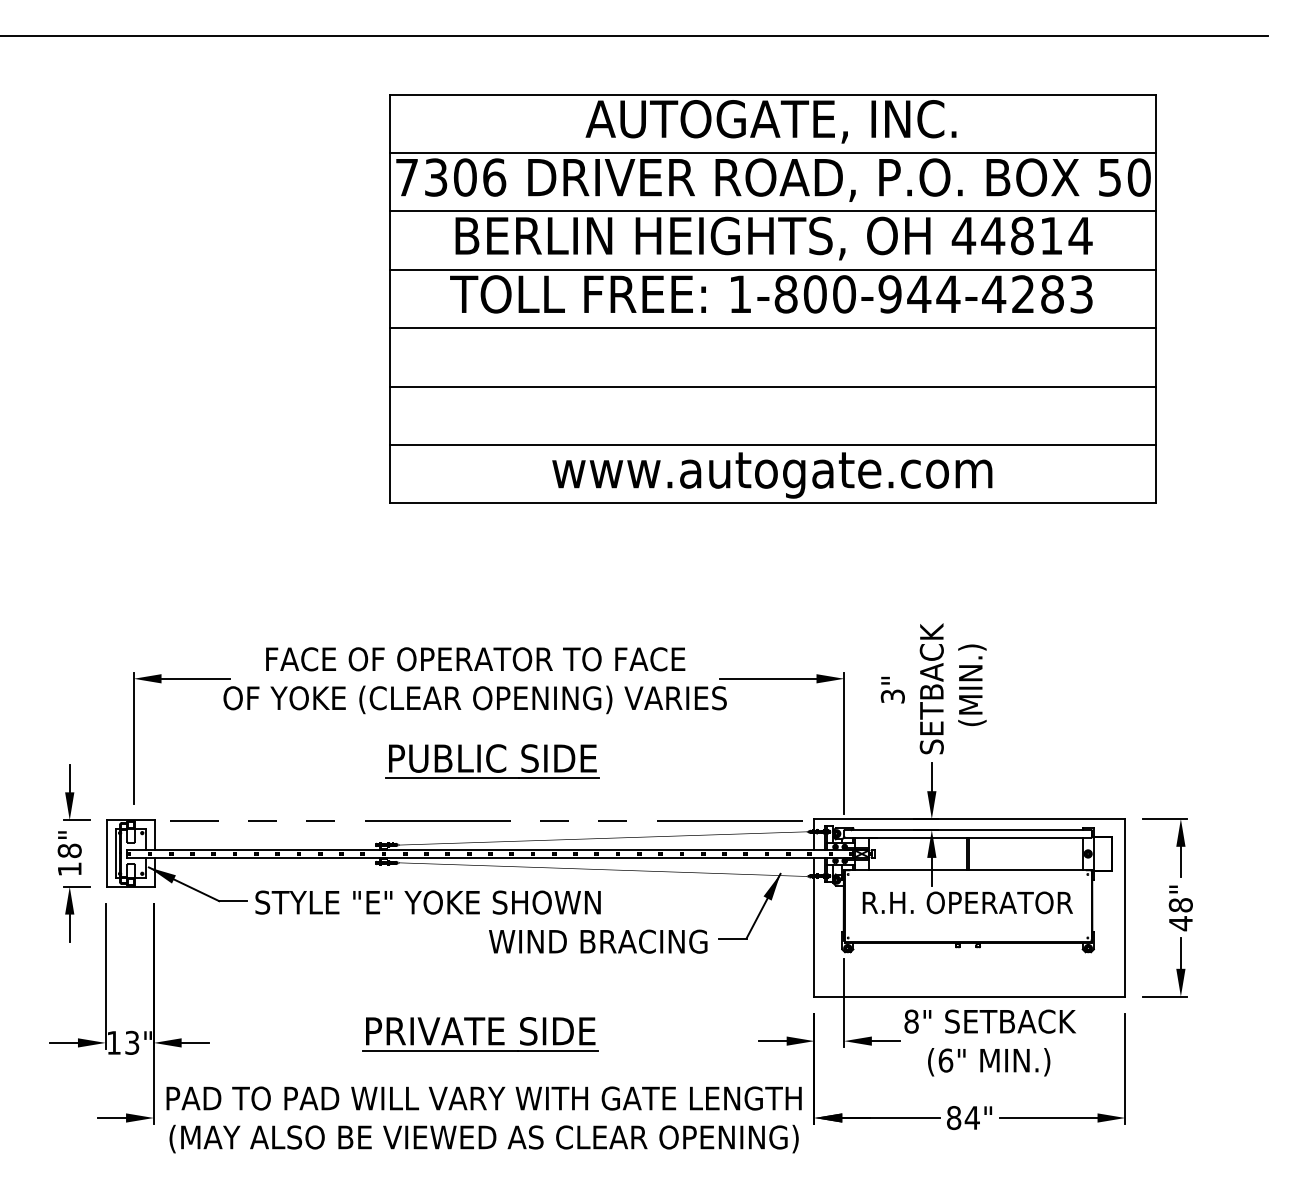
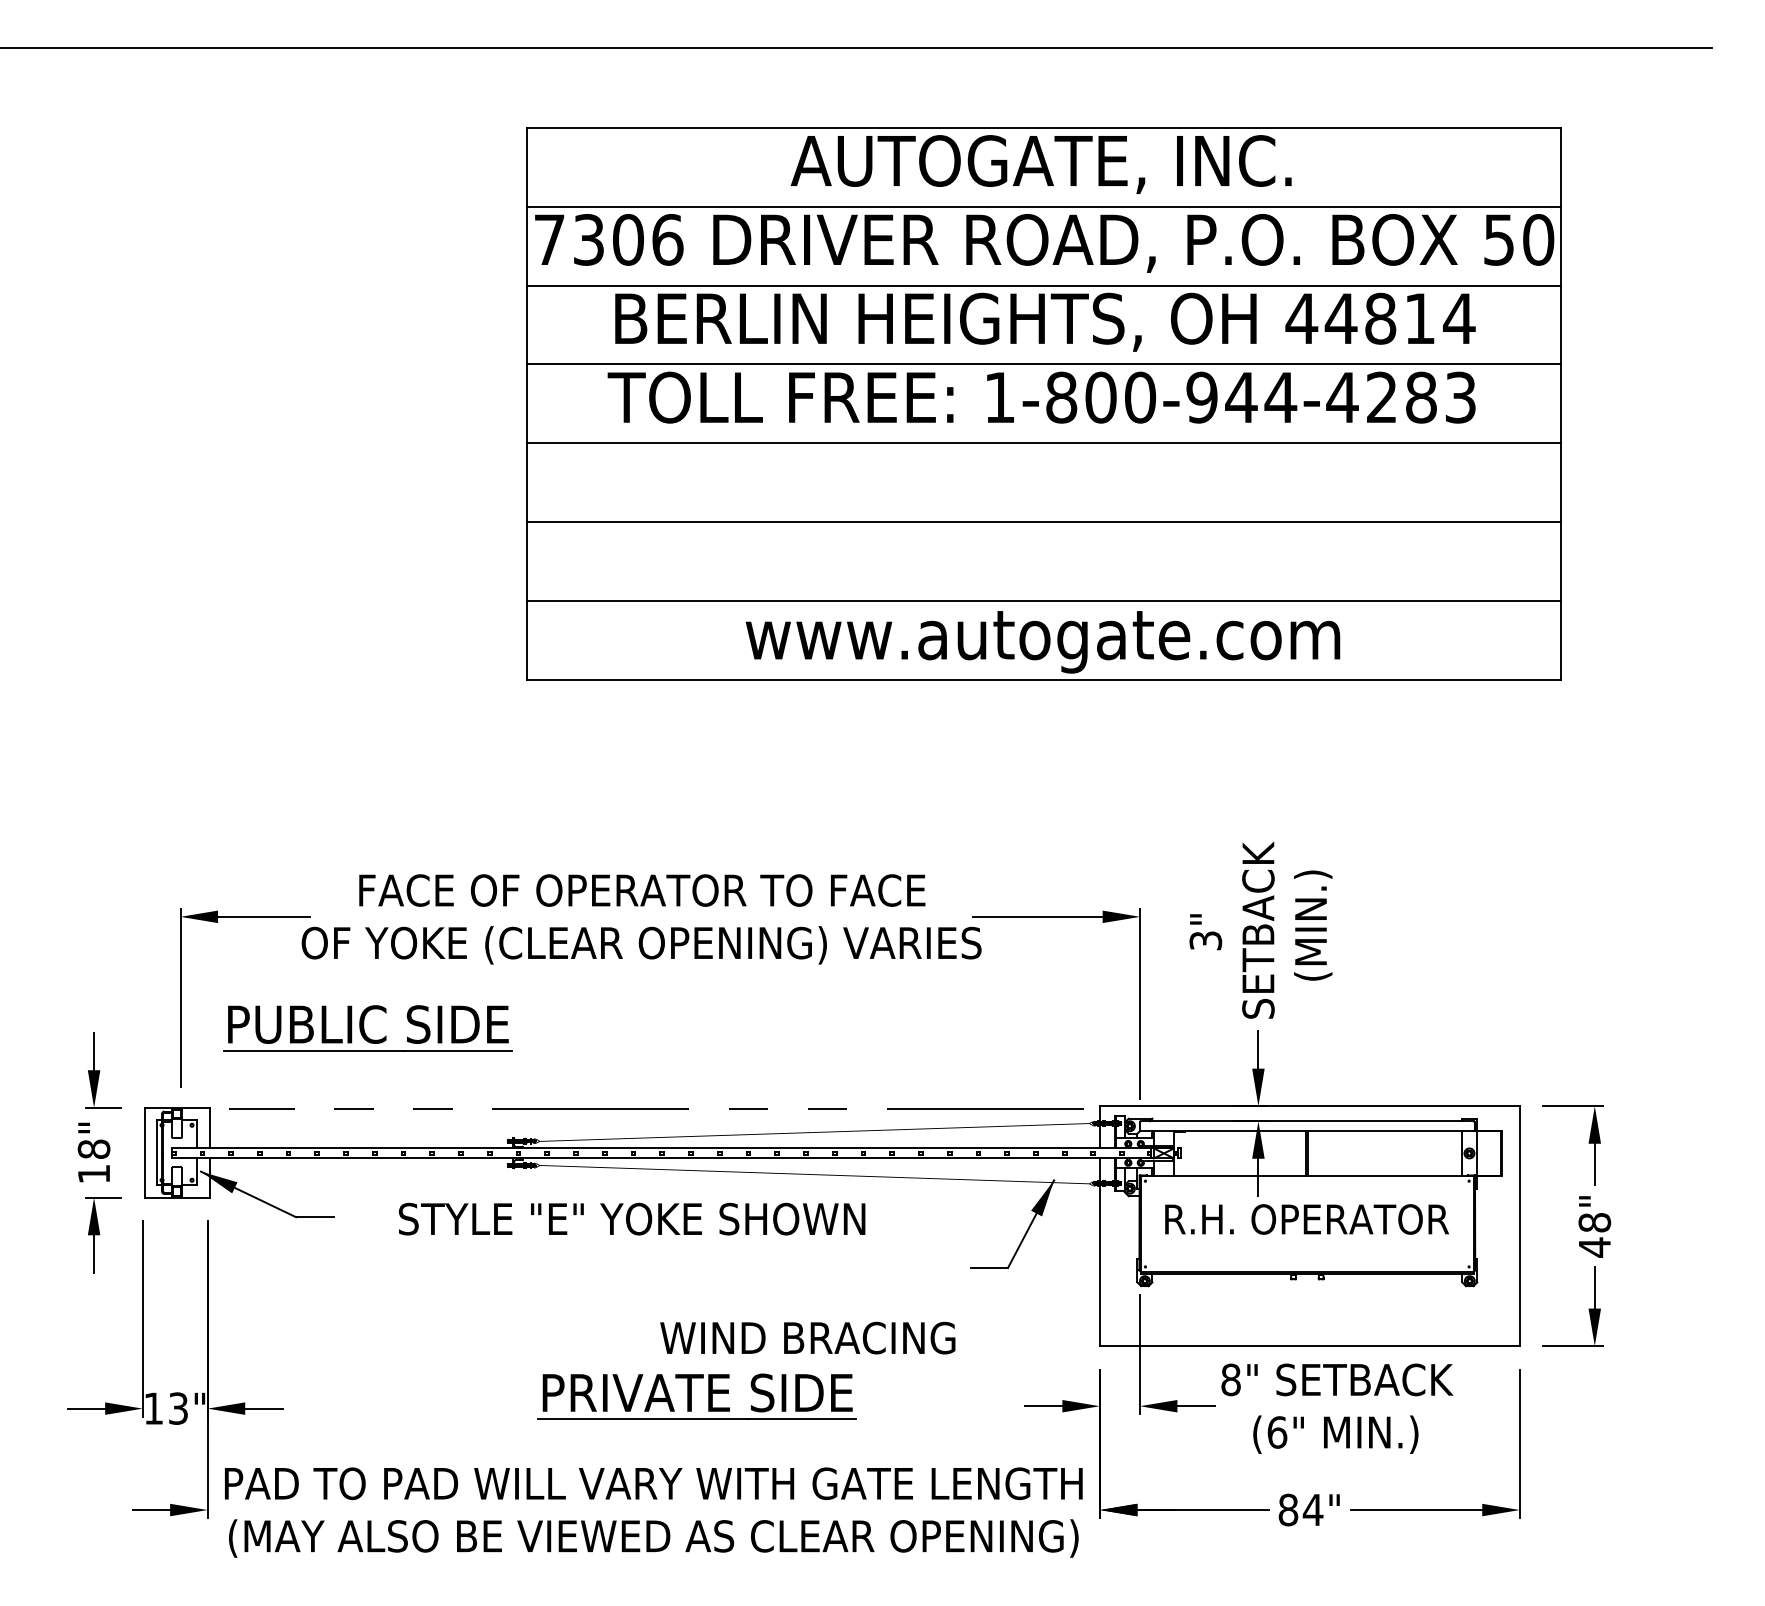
part: (492, 761) -> (367, 1028), moved
text: (427, 902) -> (631, 1218), moved
text: (598, 941) -> (808, 1337), moved
part: (480, 1034) -> (697, 1397), moved

